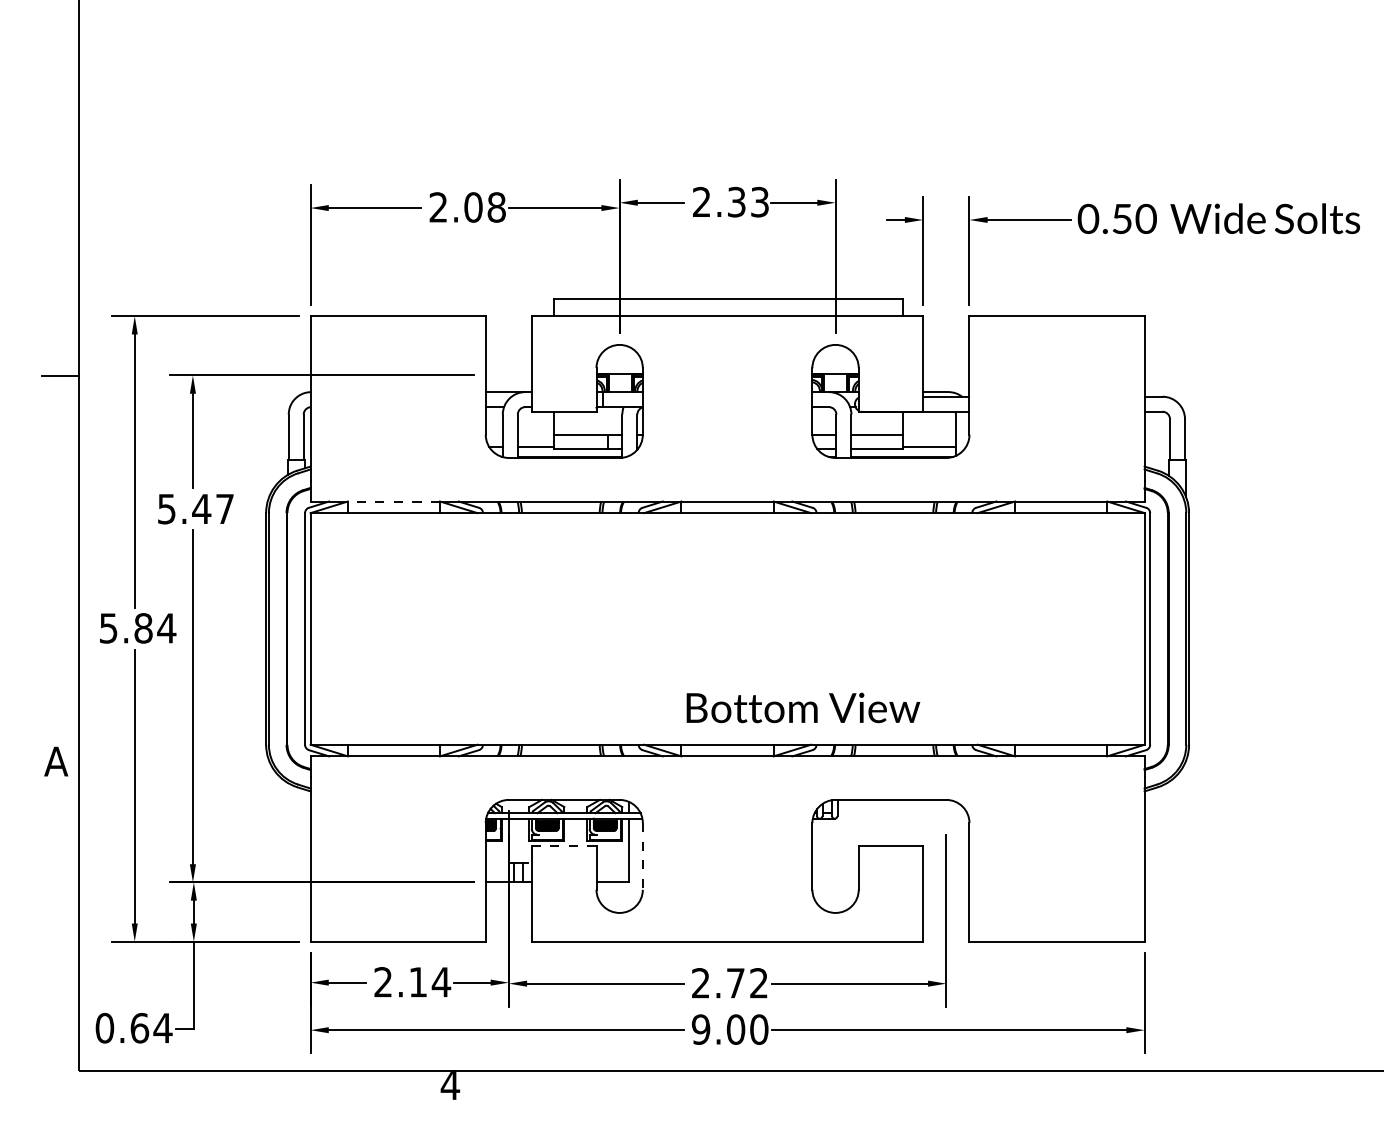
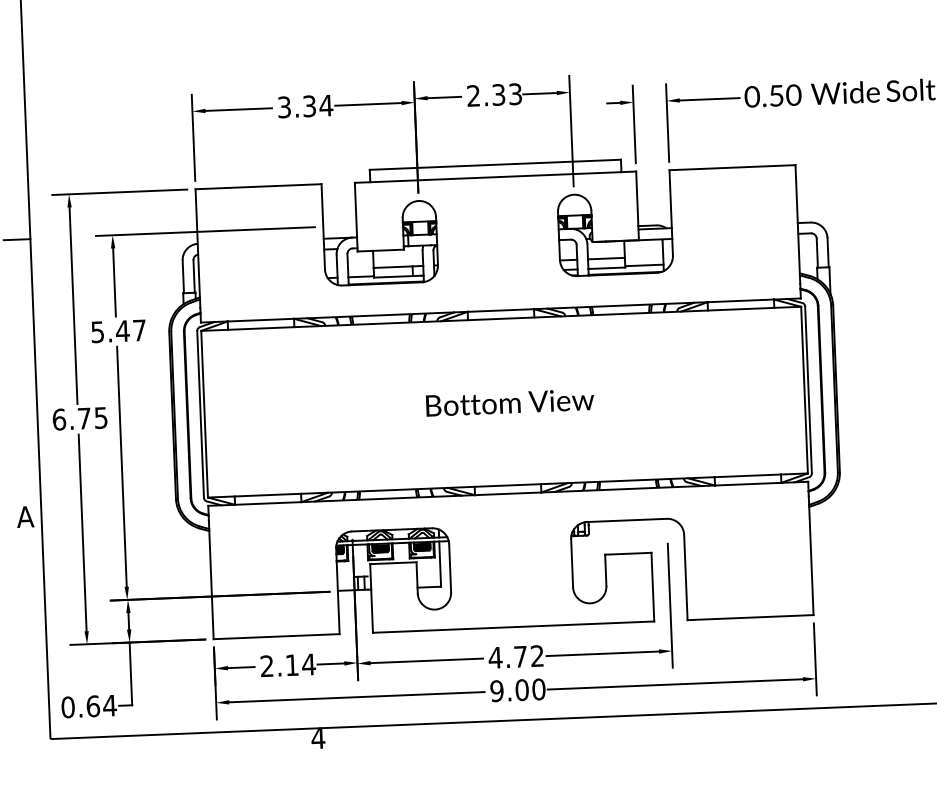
text: (467, 207) -> (305, 106), 2.08 -> 3.34
line: (393, 501) -> (260, 320), dashed -> solid
text: (137, 628) -> (80, 418), 5.84 -> 6.75
text: (803, 707) -> (510, 402), moved
line: (563, 846) -> (392, 563), dashed -> solid
line: (642, 856) -> (449, 568), dashed -> solid
text: (700, 983) -> (495, 657), 2.72 -> 4.72

